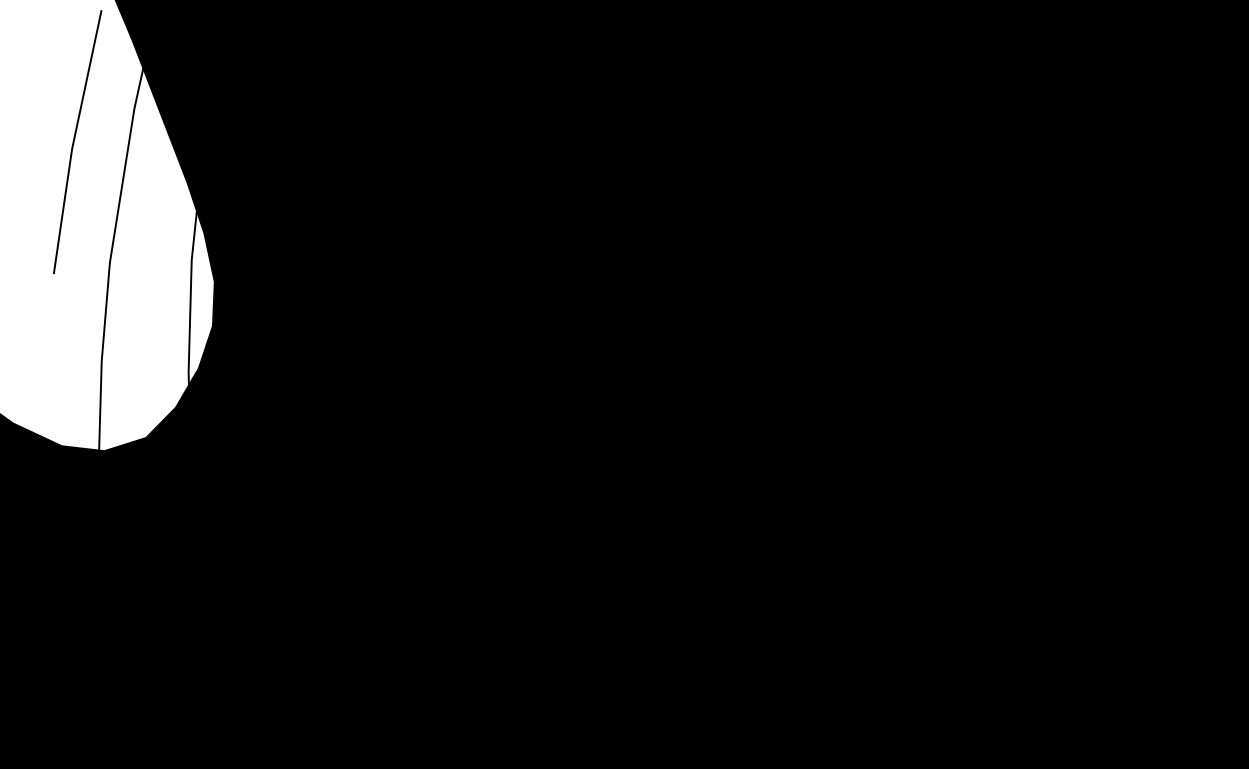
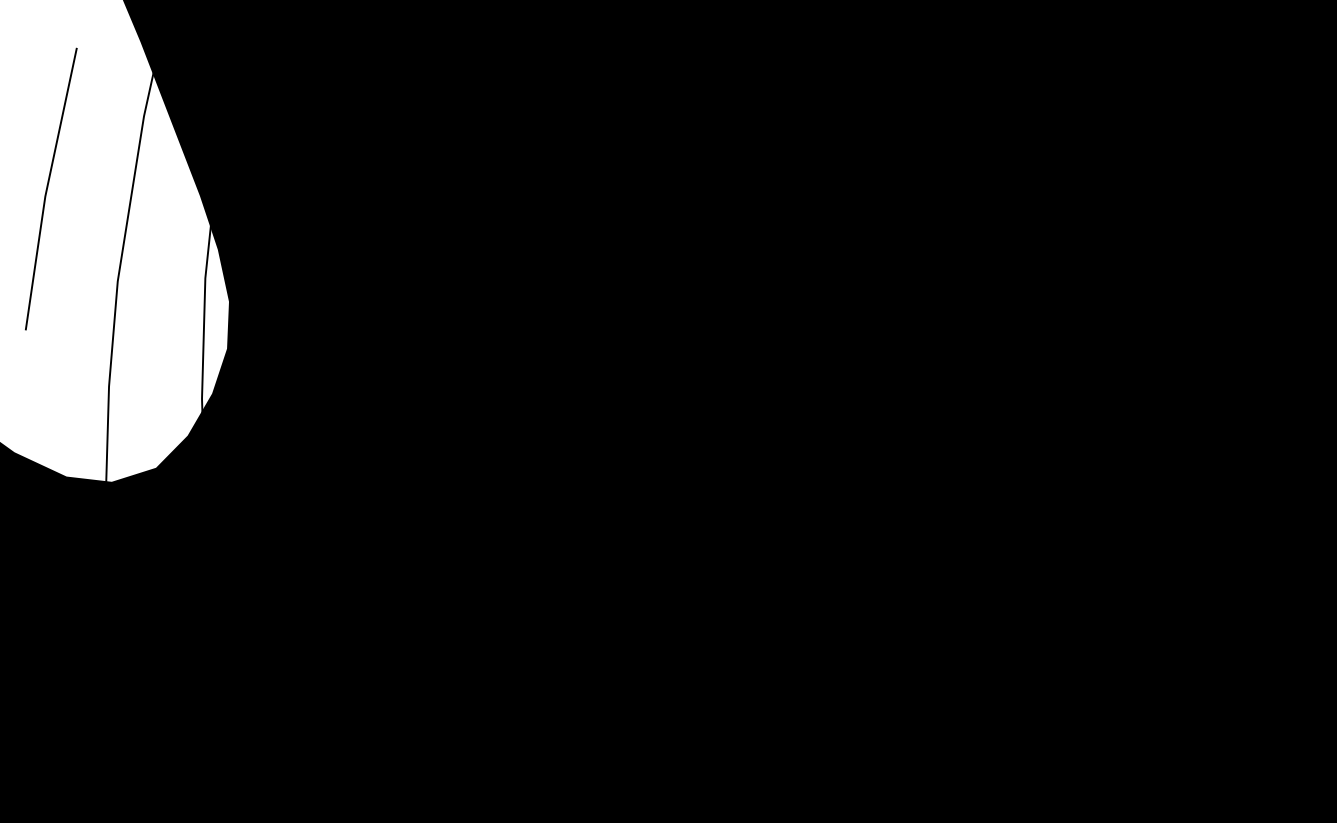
line: (75, 140) -> (48, 187), moved

